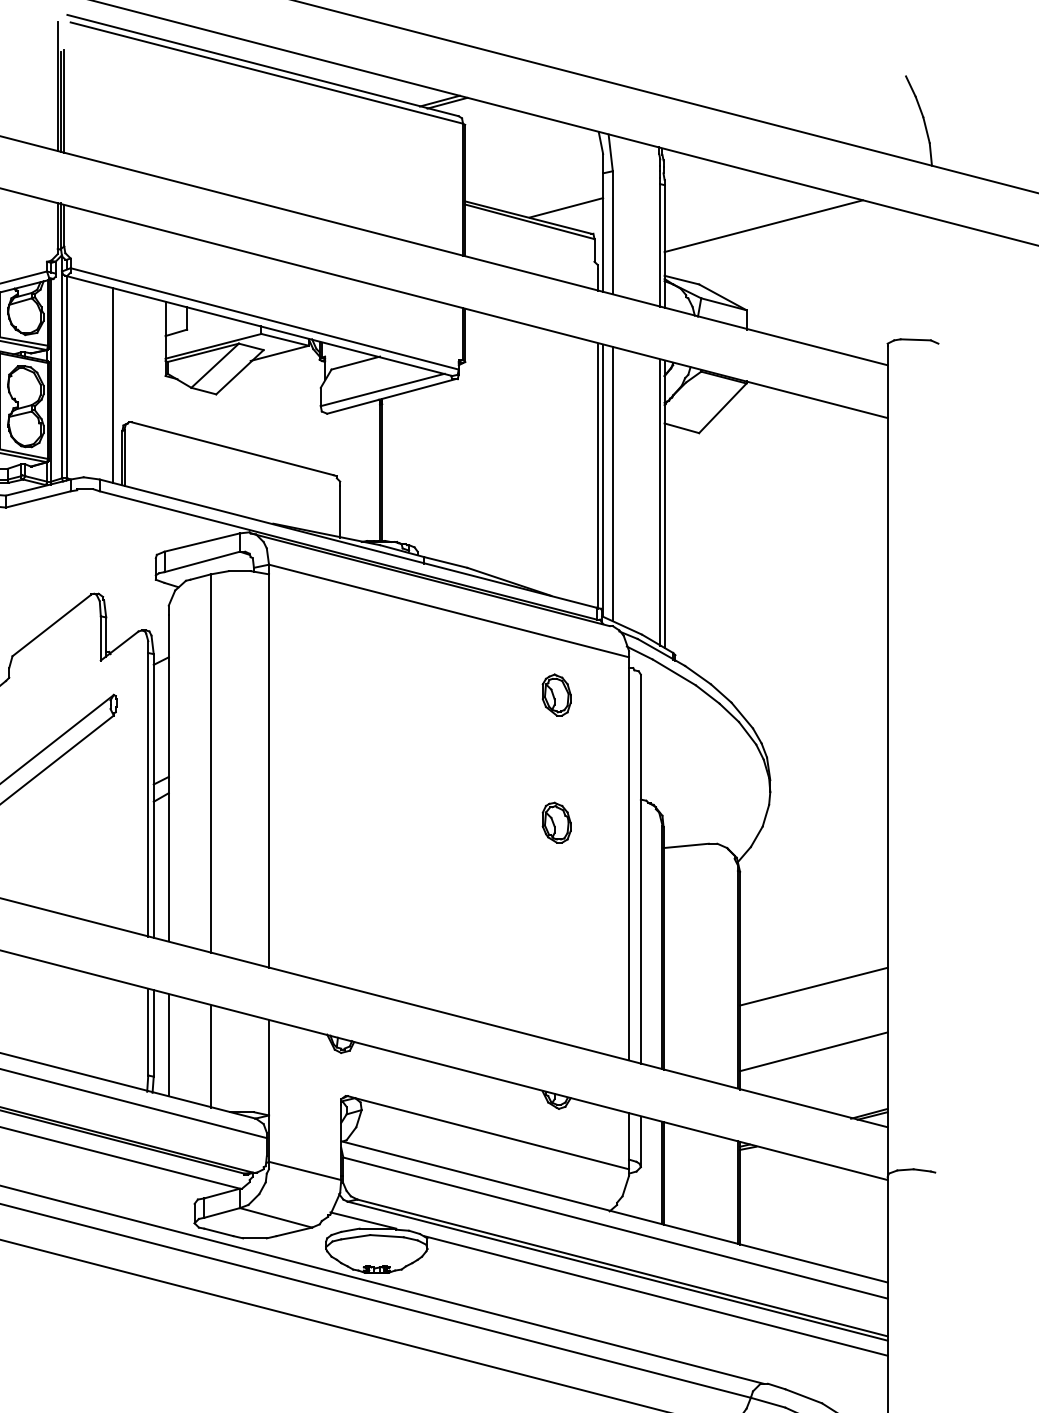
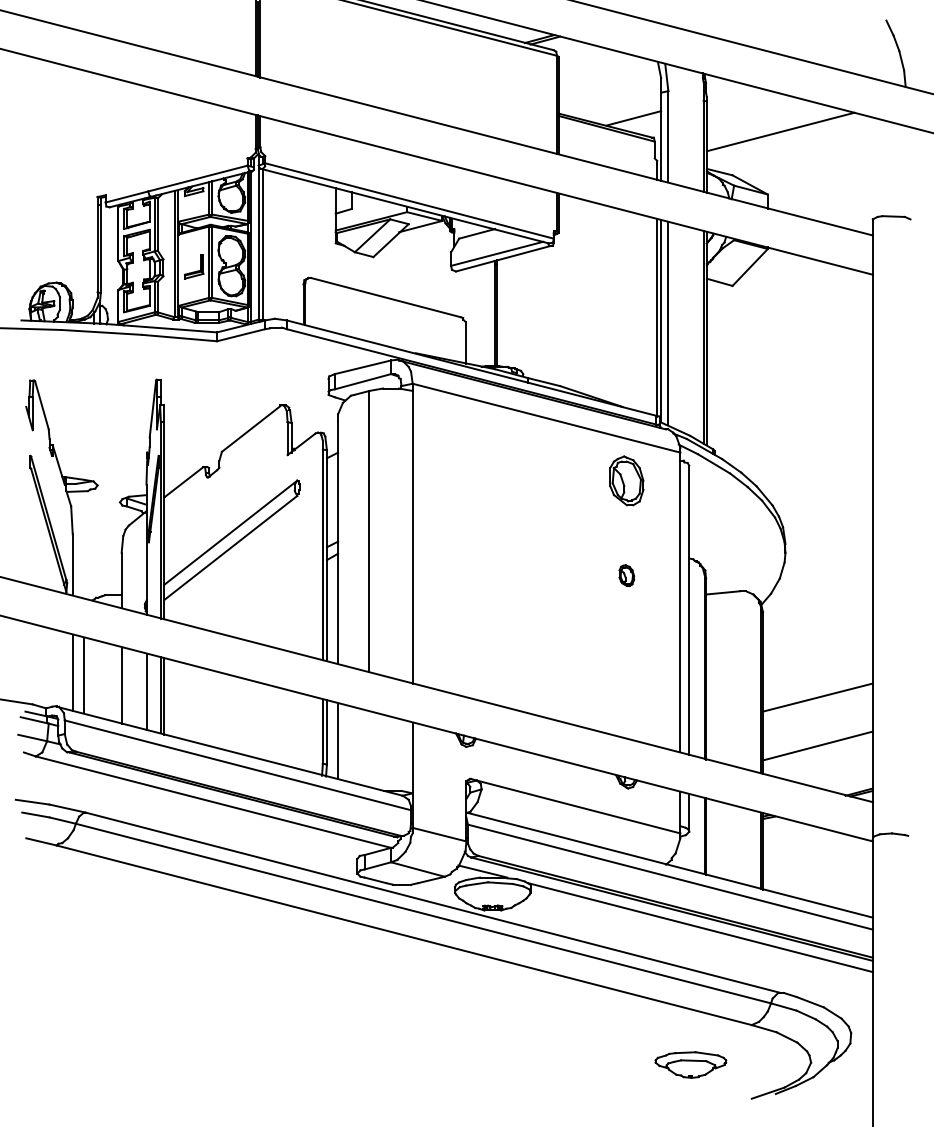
line: (112, 384) -> (296, 249), removed
part: (556, 694) -> (626, 480), size x1.6
part: (556, 822) -> (626, 575), size x0.7
line: (210, 1056) -> (369, 749), removed

